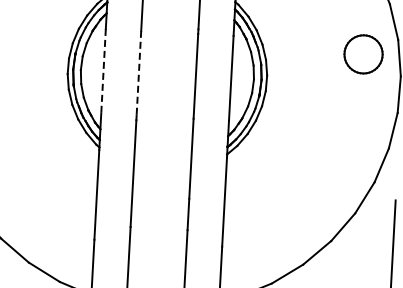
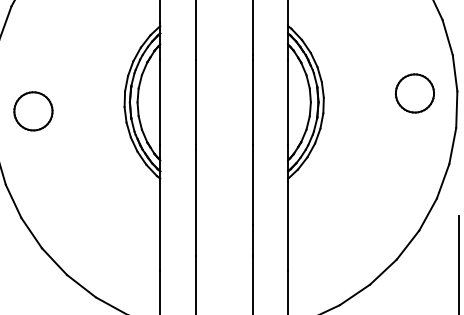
part: (363, 54) -> (414, 93), moved
line: (103, 71) -> (160, 102), dashed -> solid
line: (138, 73) -> (195, 102), dashed -> solid

